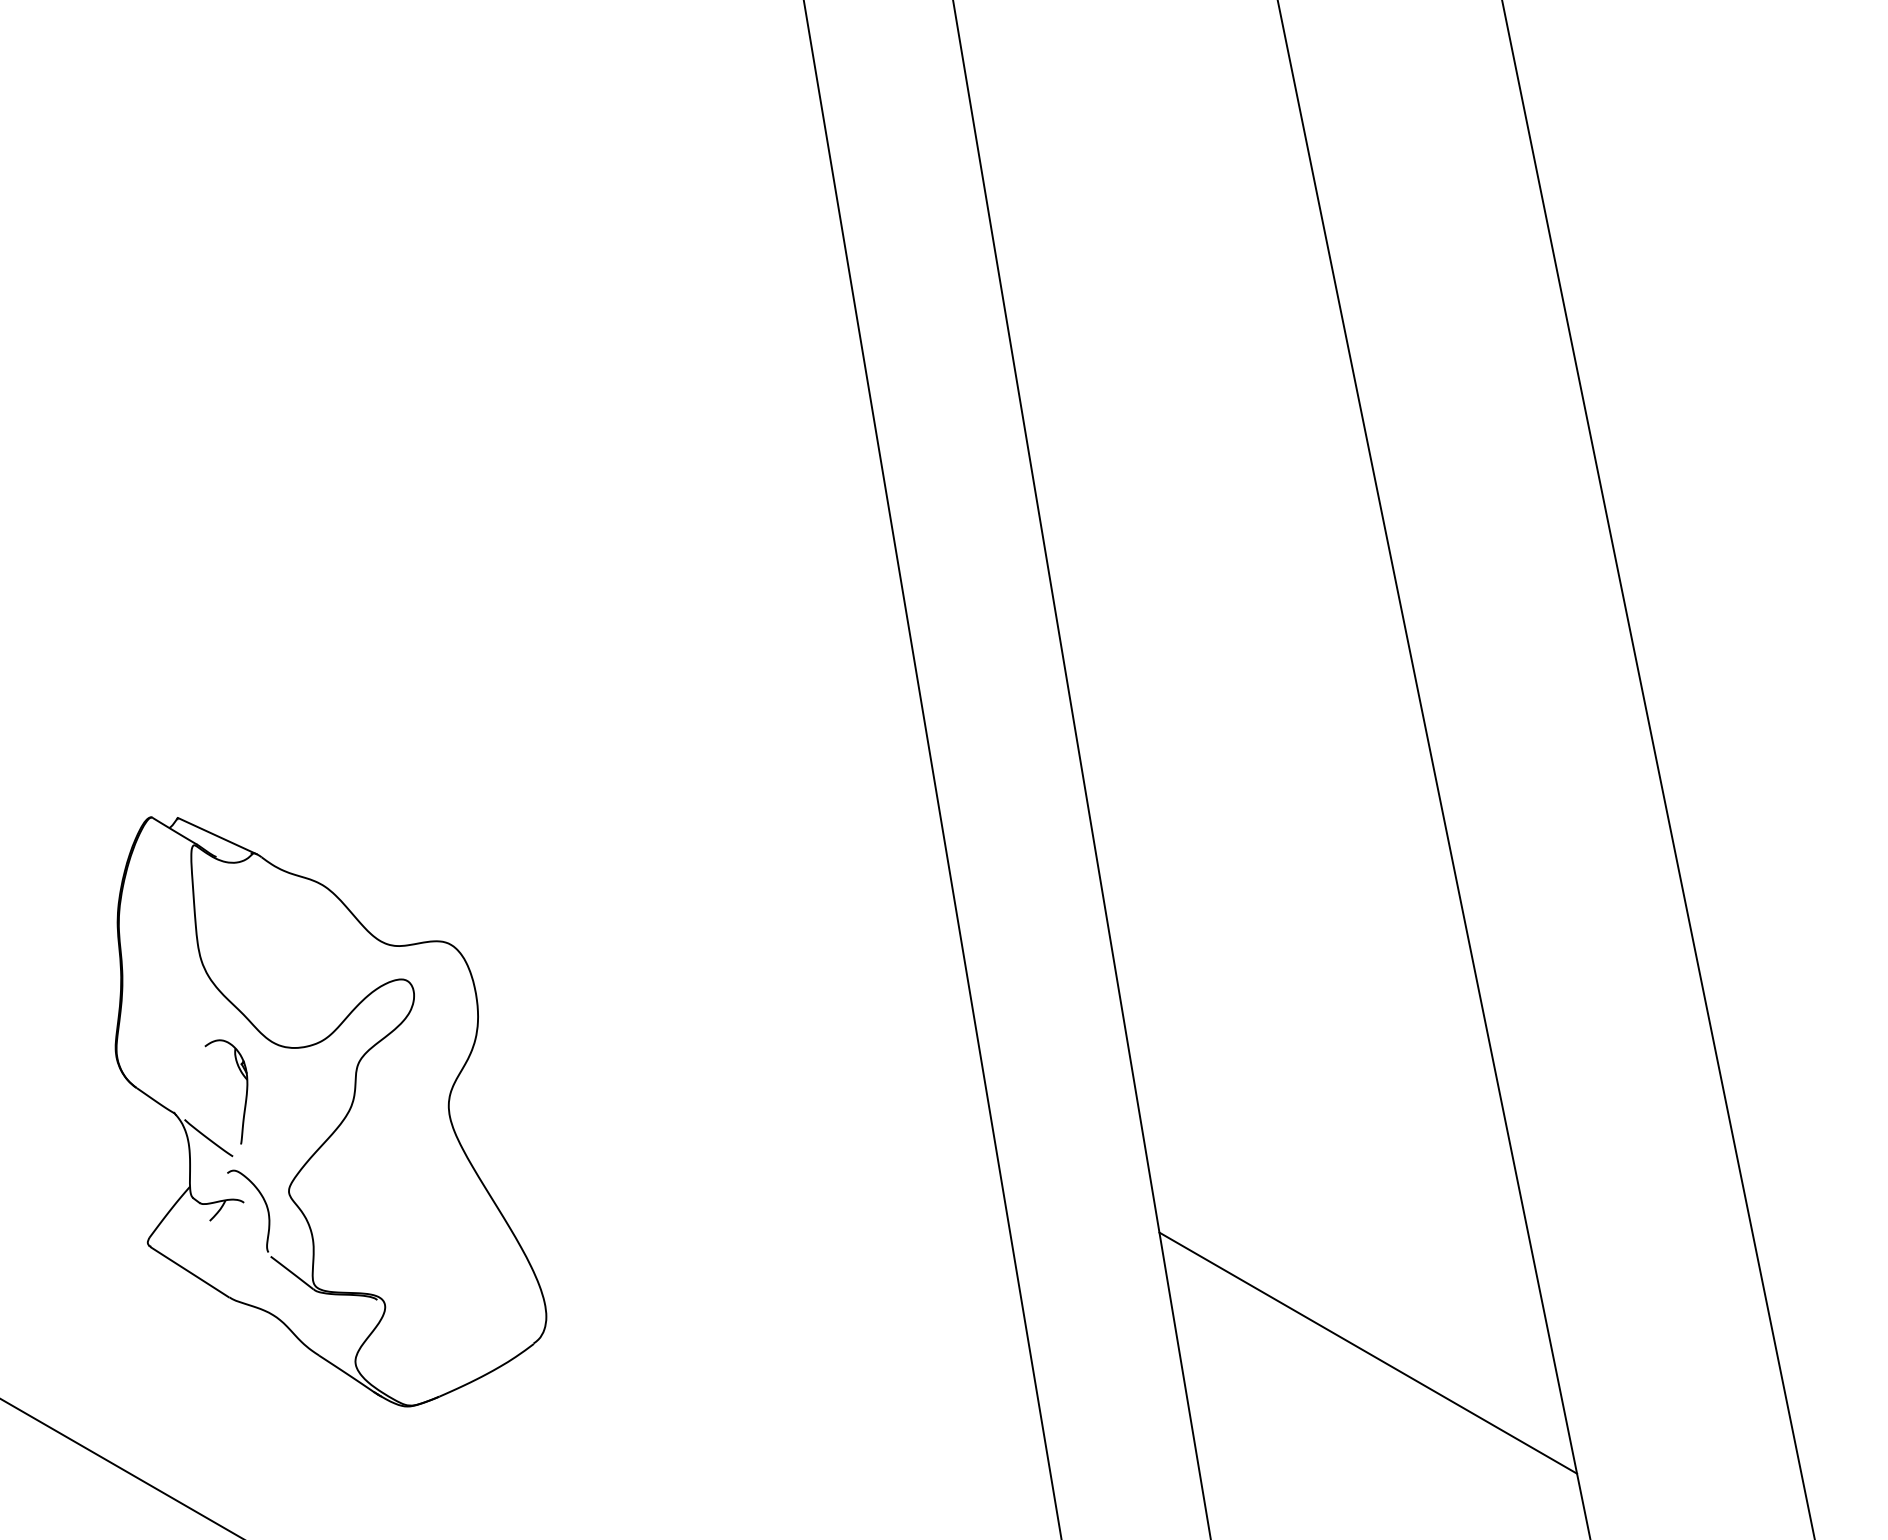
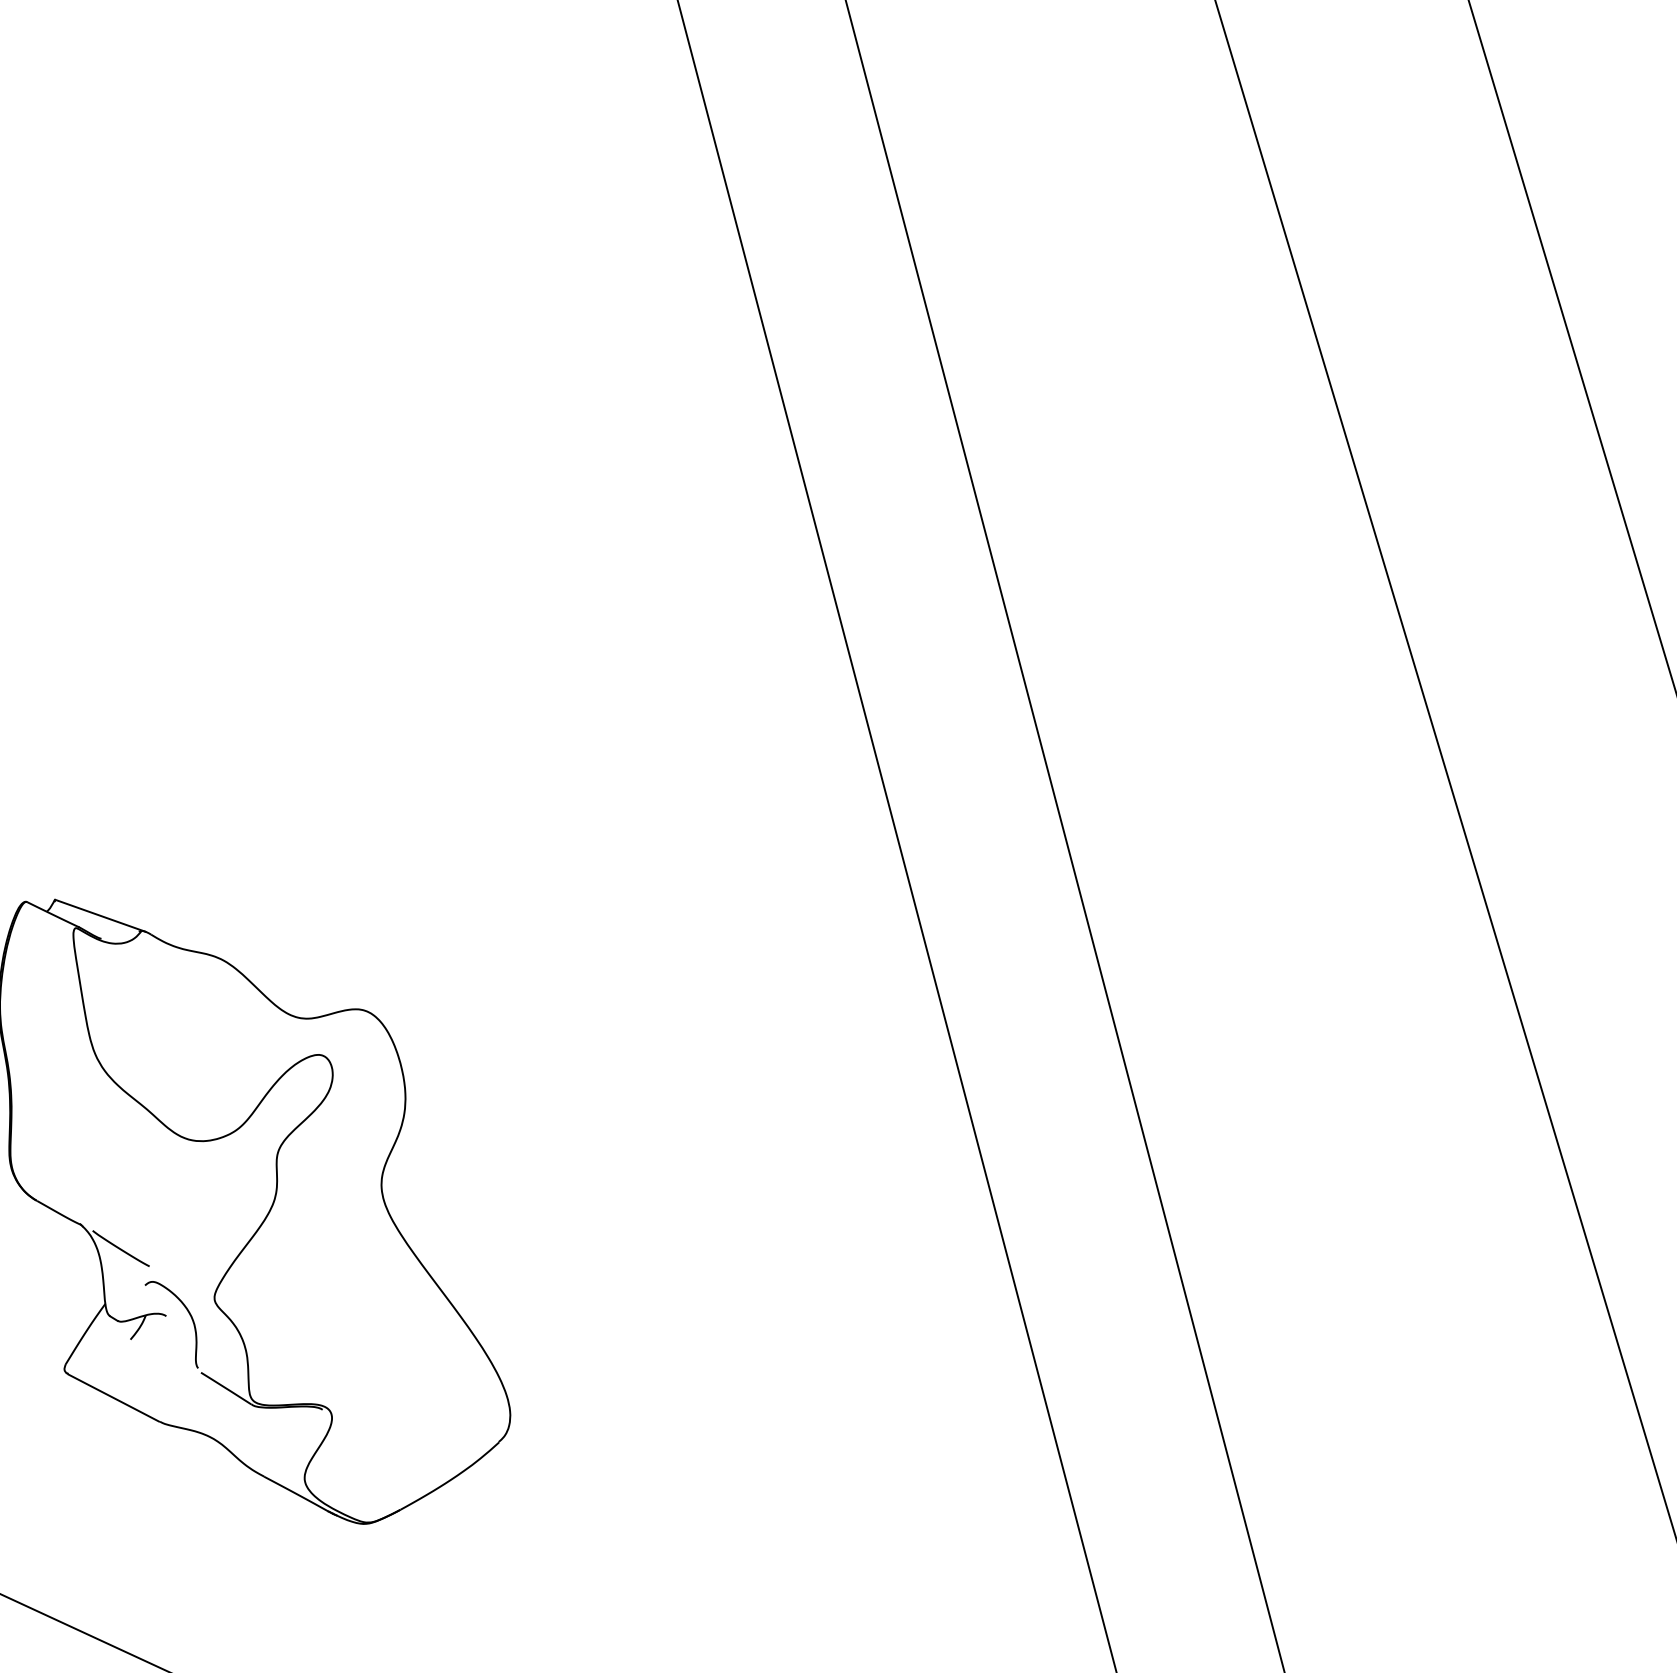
part: (245, 1094) -> (157, 1197), removed
line: (1368, 1352) -> (1417, 1368), removed

